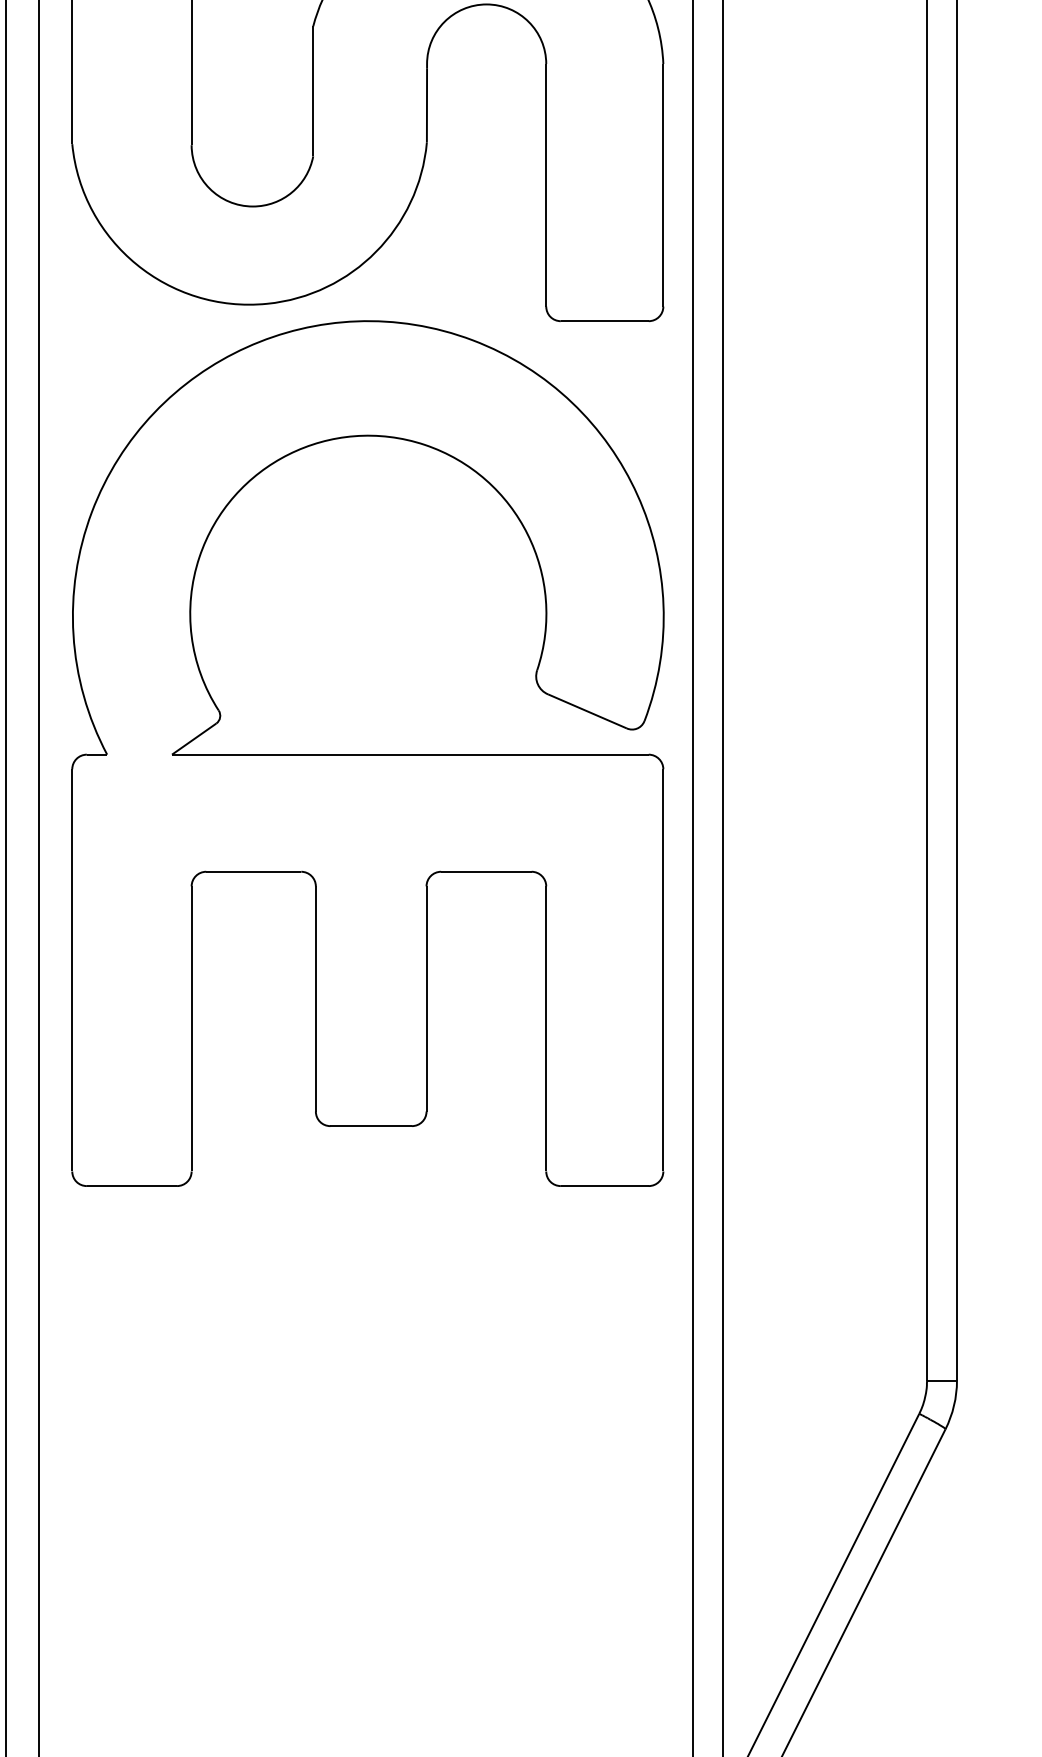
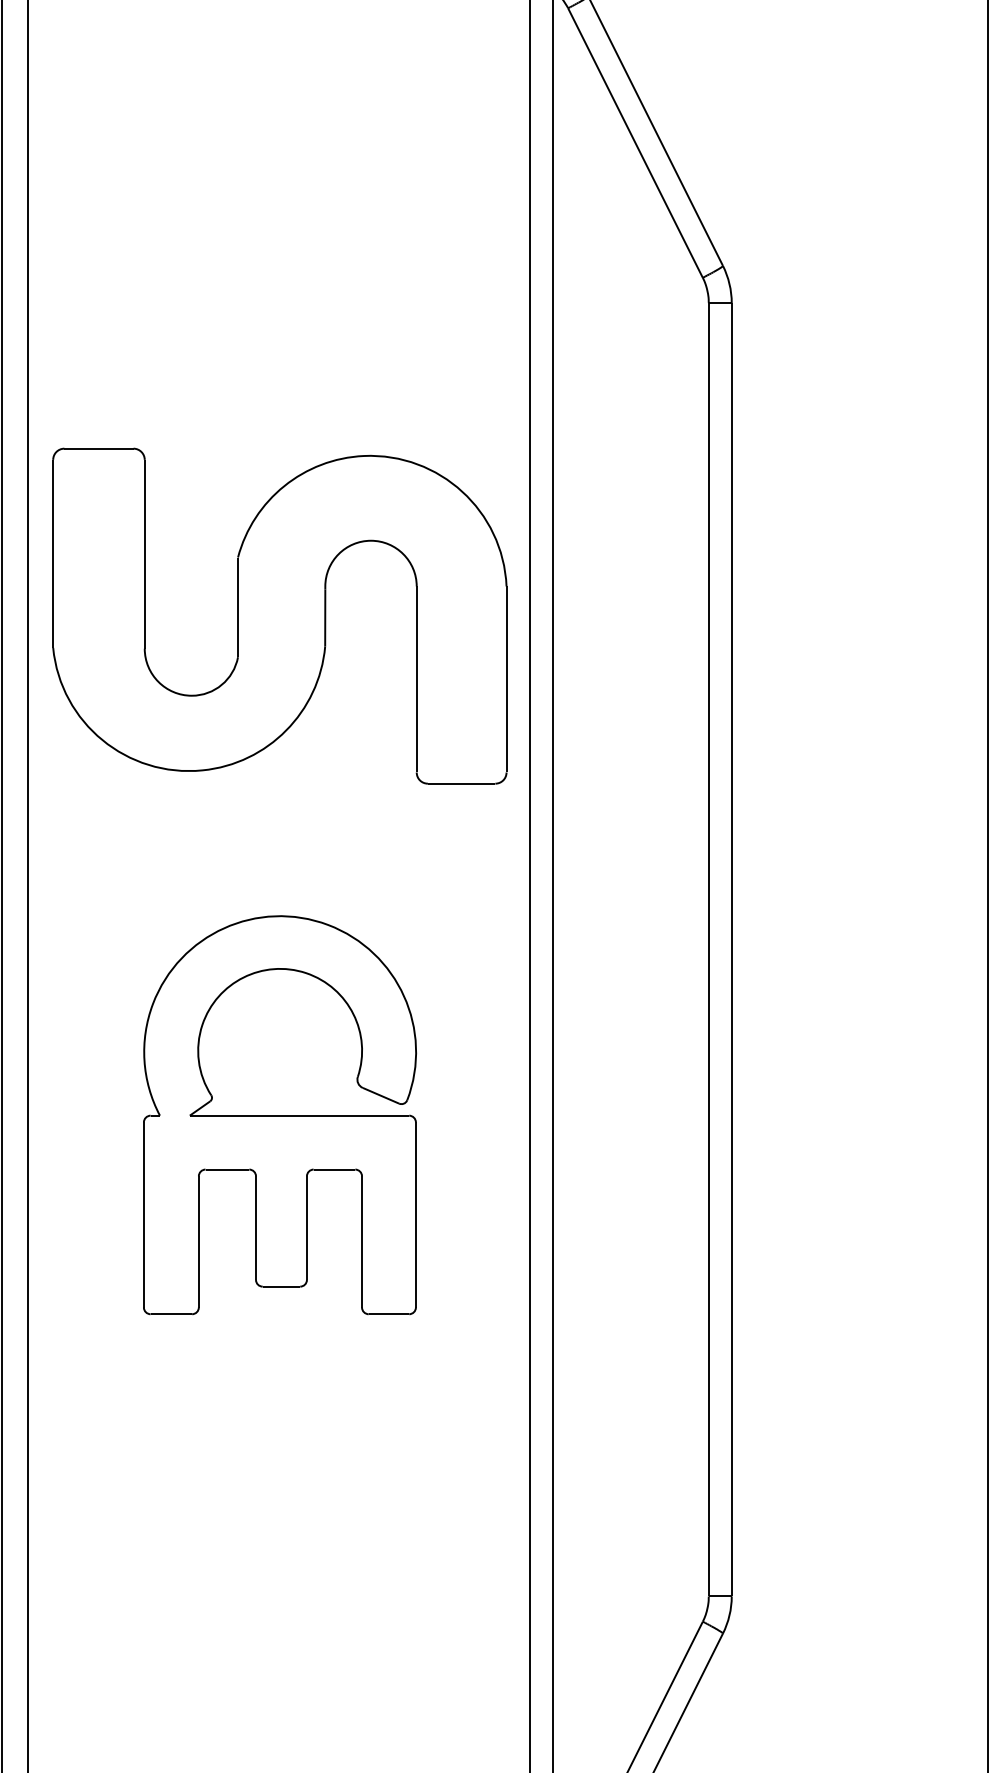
part: (367, 752) -> (279, 1114), size x0.6

